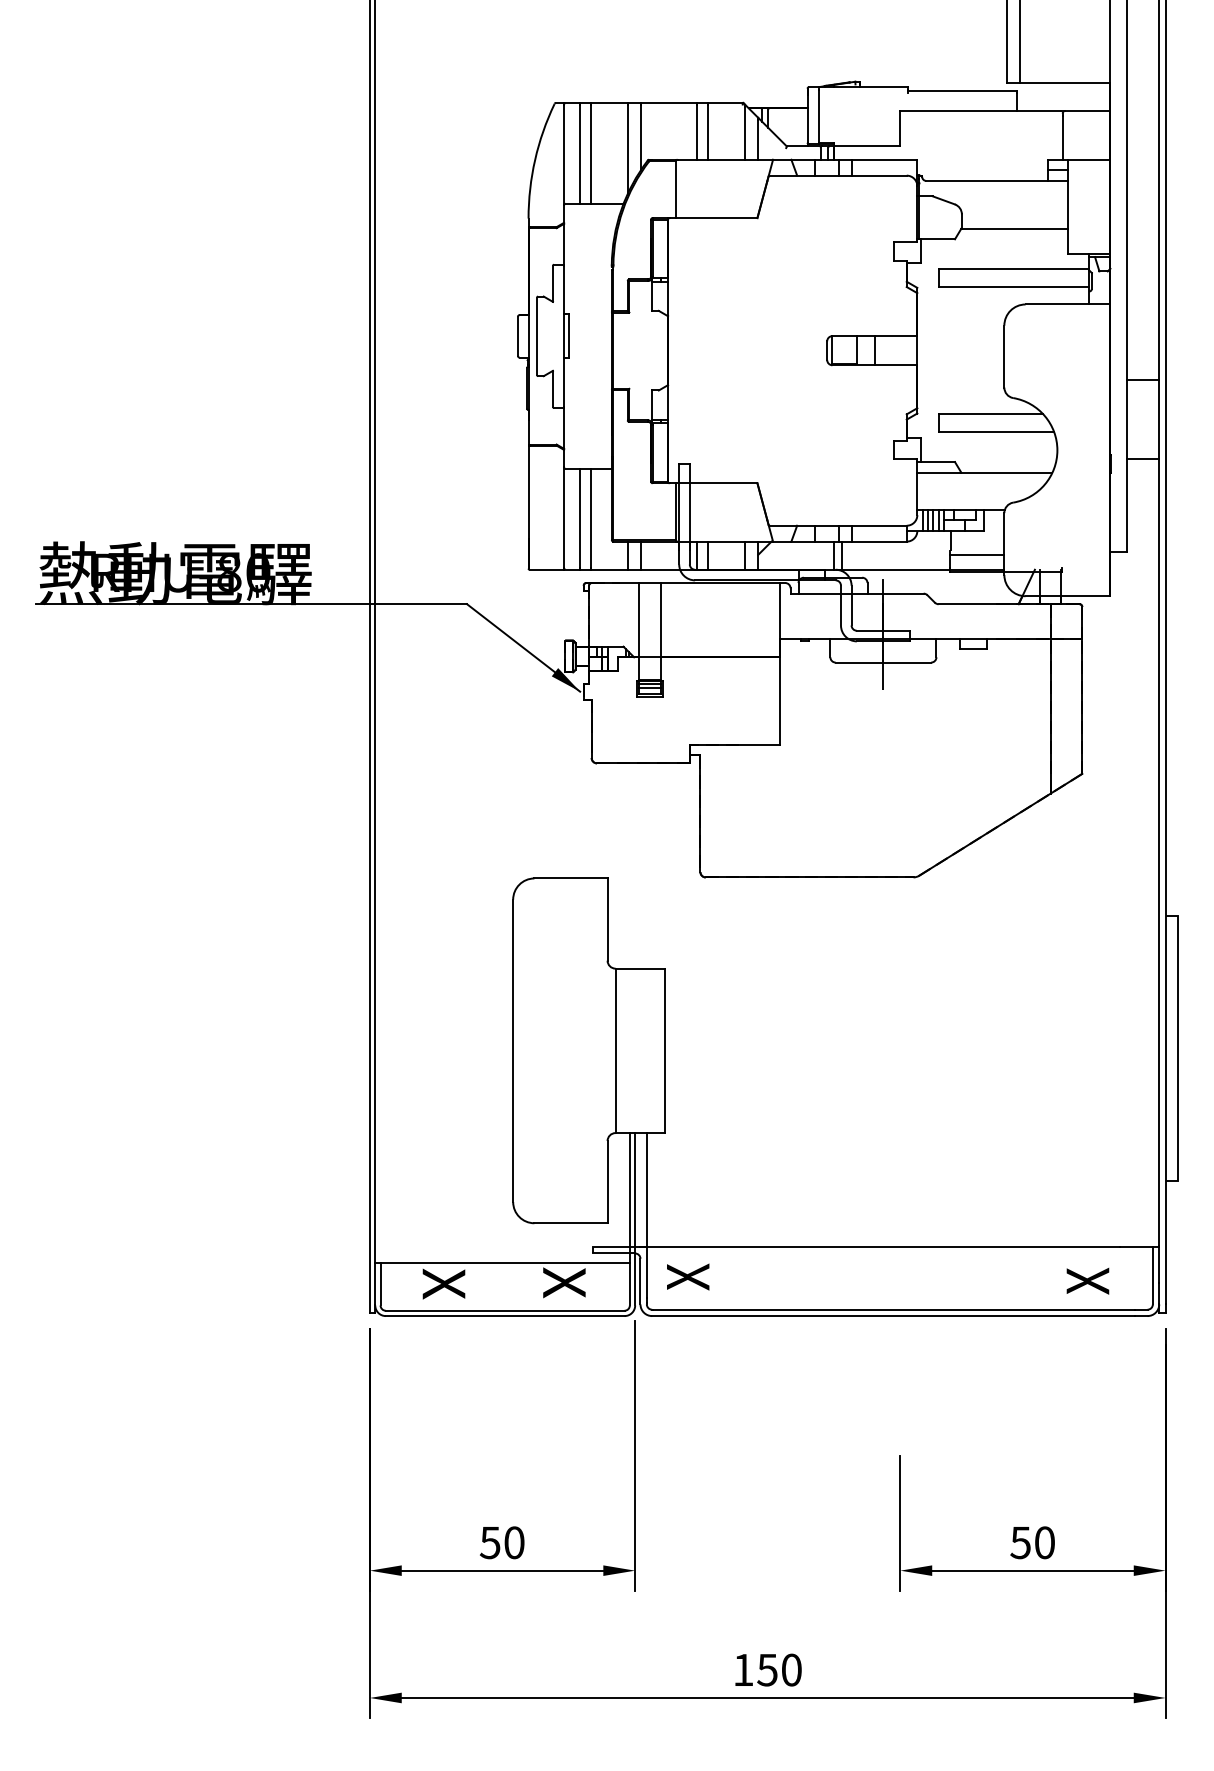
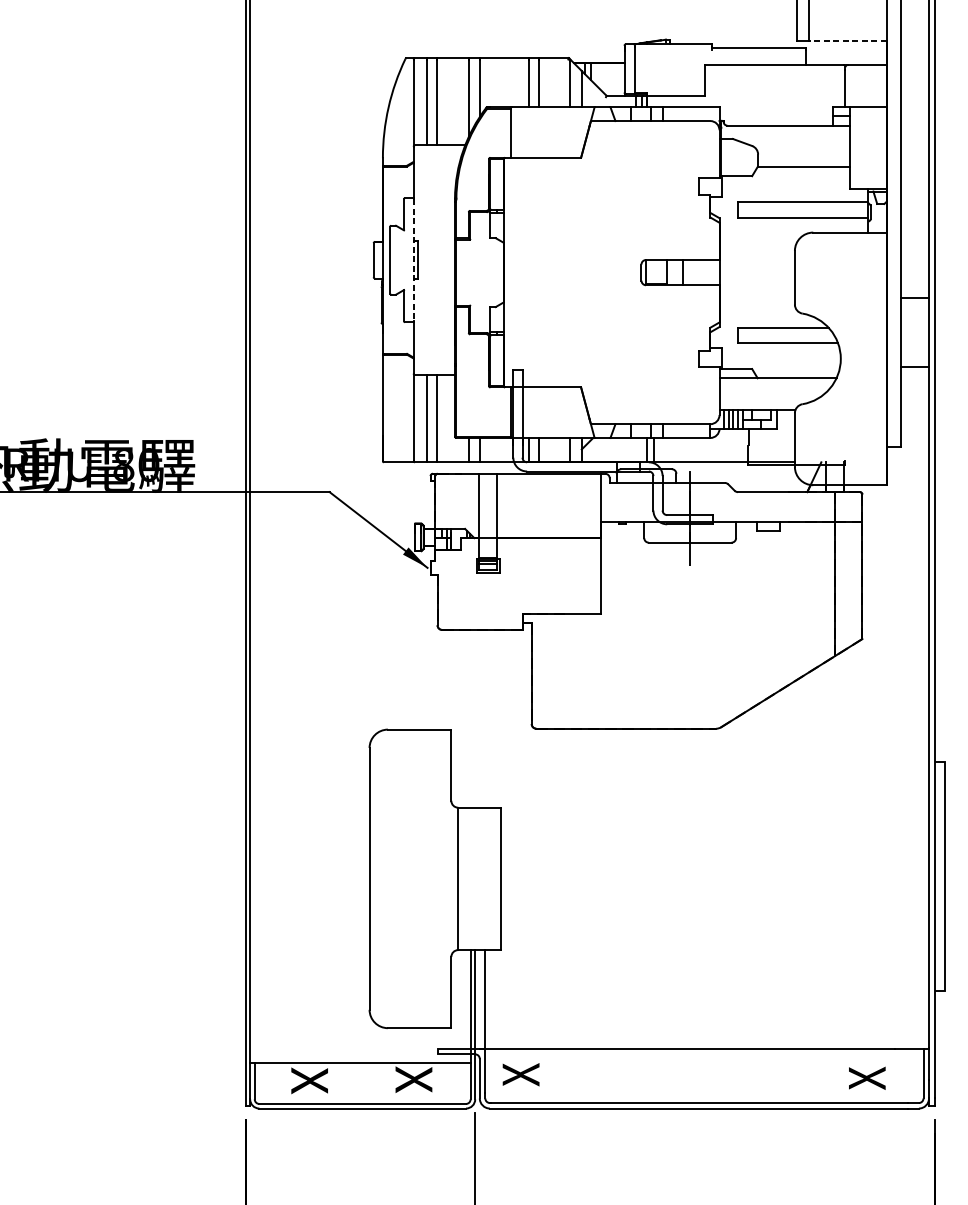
line: (1064, 82) -> (846, 40), solid -> dashed
line: (564, 336) -> (414, 260), solid -> dashed
line: (976, 555) -> (770, 449), removed

